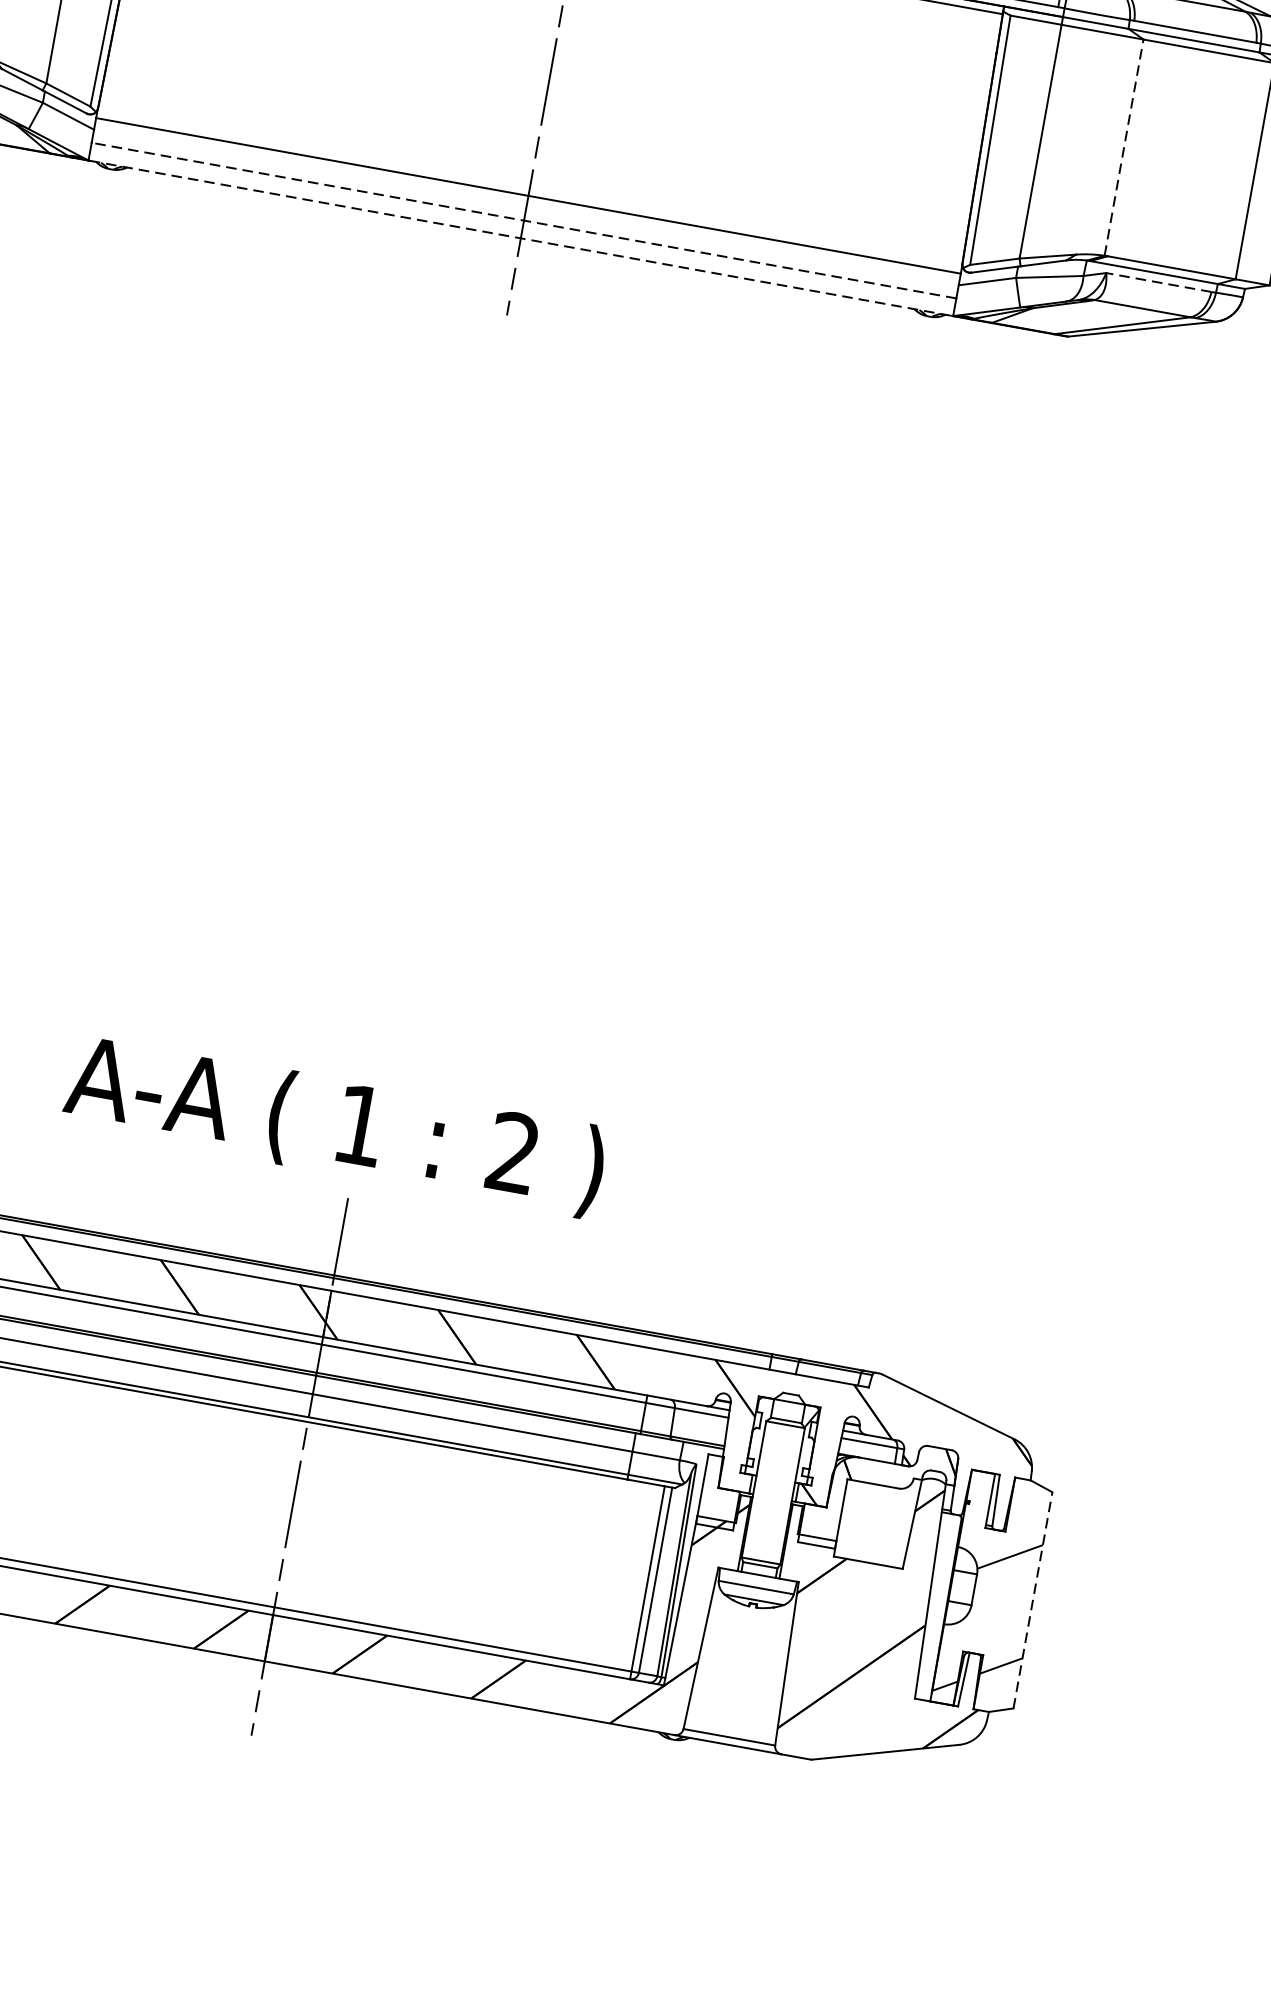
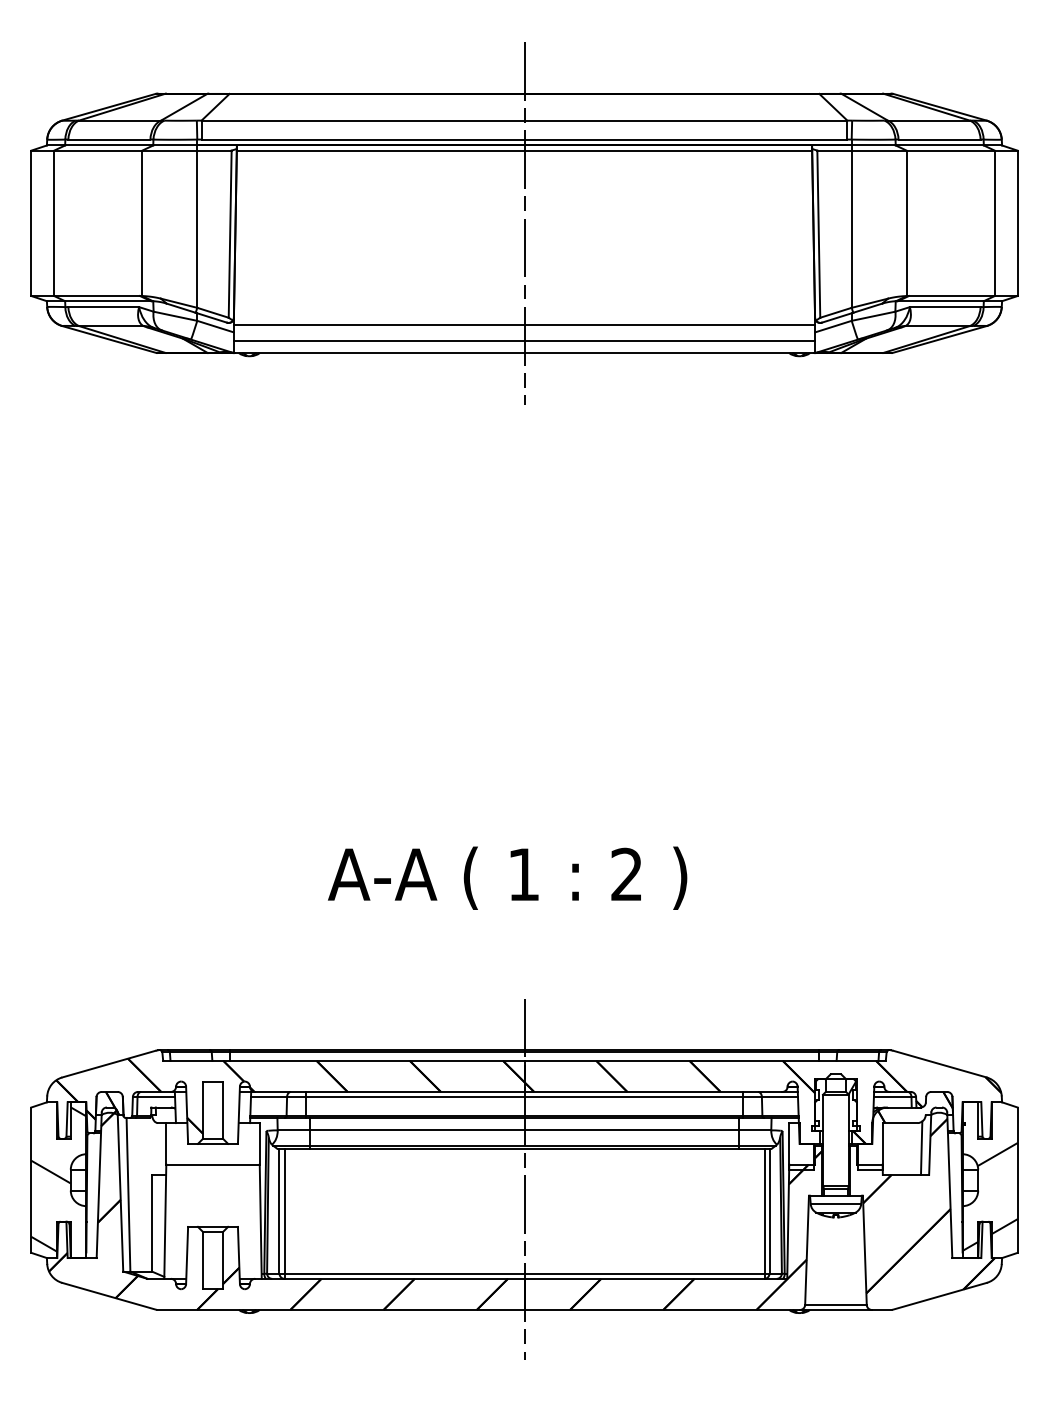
line: (1123, 147) -> (906, 223), dashed -> solid
line: (523, 221) -> (524, 341), dashed -> solid
line: (520, 238) -> (524, 353), dashed -> solid
line: (1157, 282) -> (944, 307), dashed -> solid
text: (335, 1125) -> (507, 877), moved
line: (898, 1527) -> (921, 1148), added
line: (1032, 1600) -> (1017, 1180), dashed -> solid

